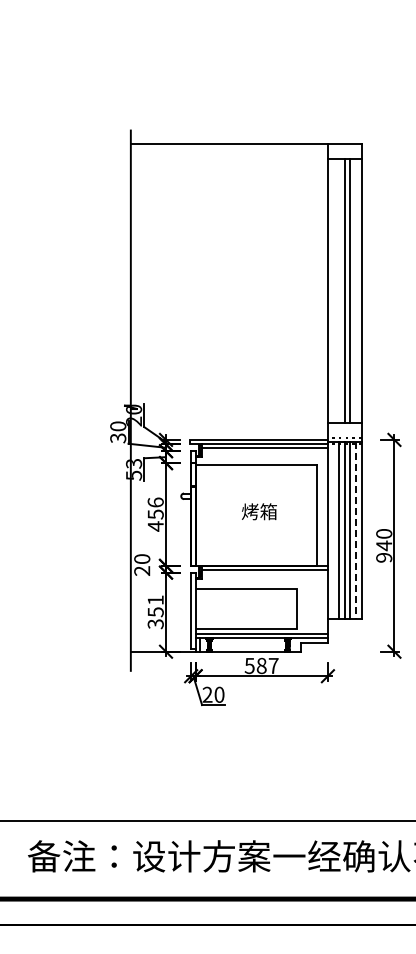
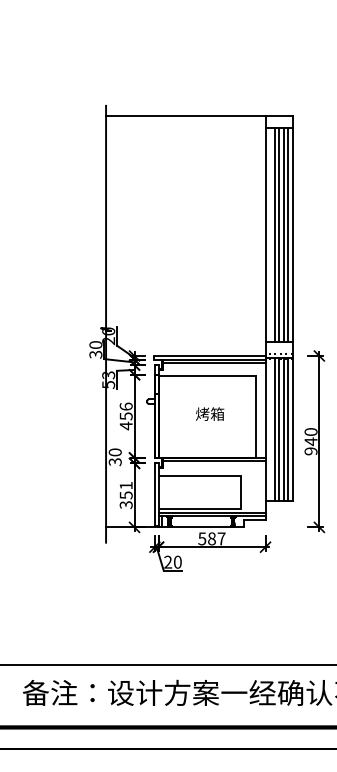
line: (339, 290) -> (274, 235), added
line: (356, 290) -> (288, 235), added
line: (356, 530) -> (288, 429), dashed -> solid
text: (142, 571) -> (115, 462), 20 -> 30

